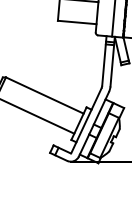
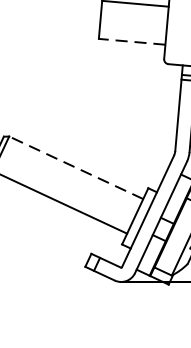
line: (76, 22) -> (130, 41), solid -> dashed
line: (44, 95) -> (75, 167), solid -> dashed

